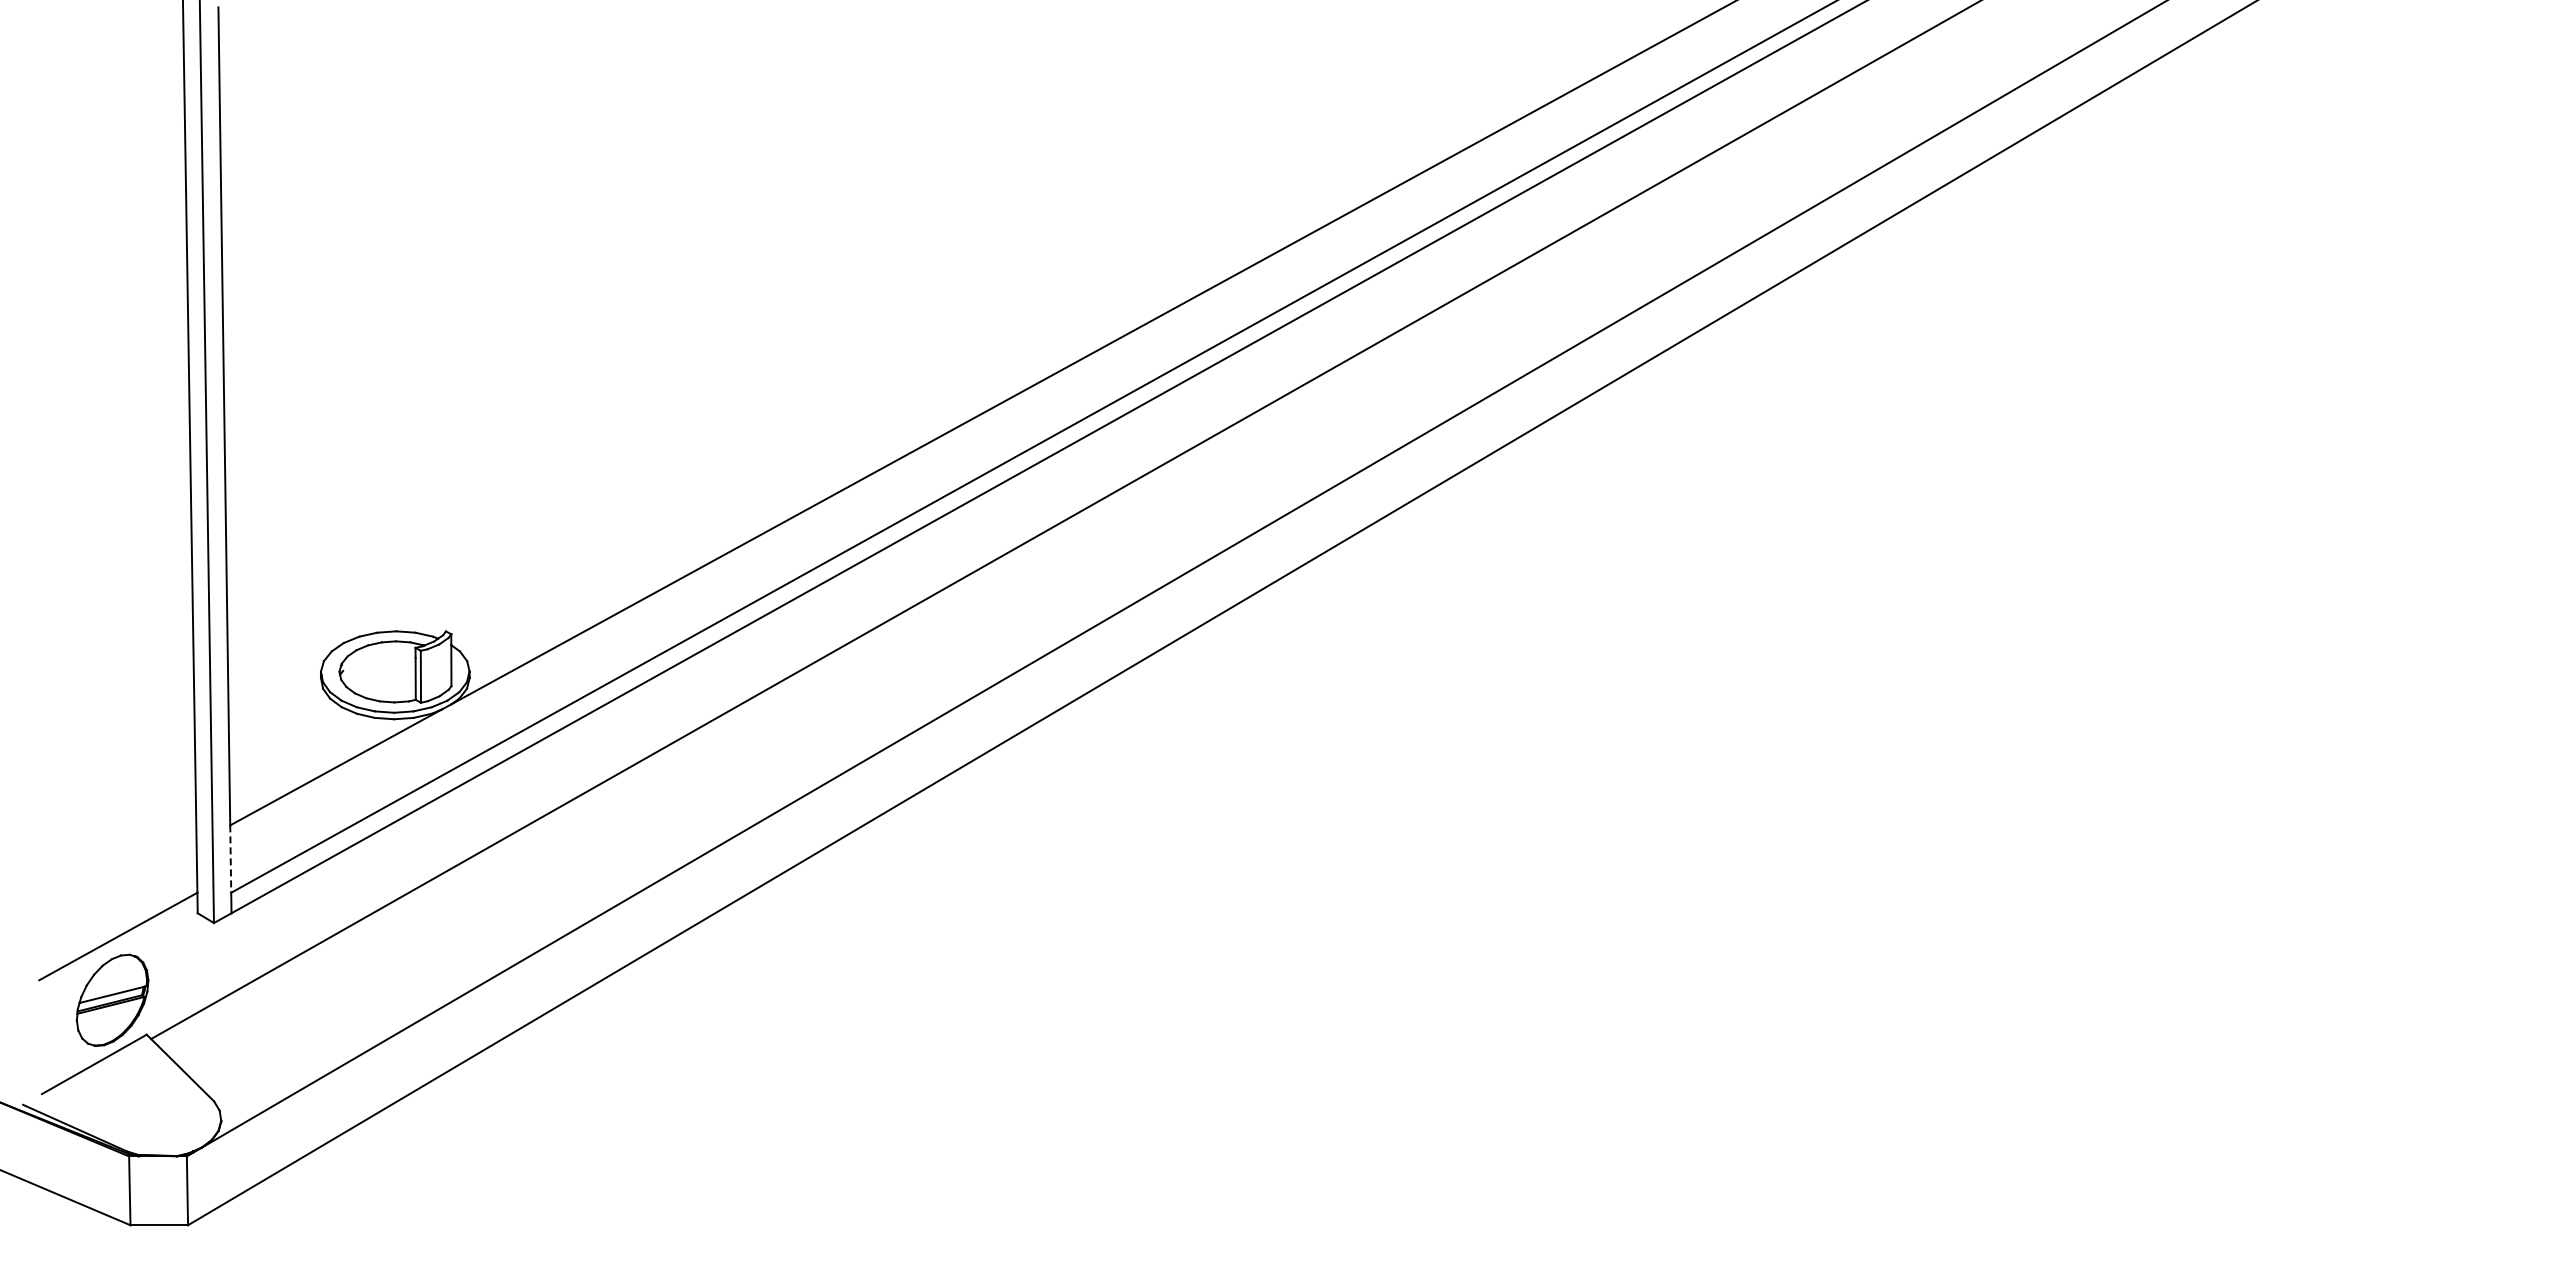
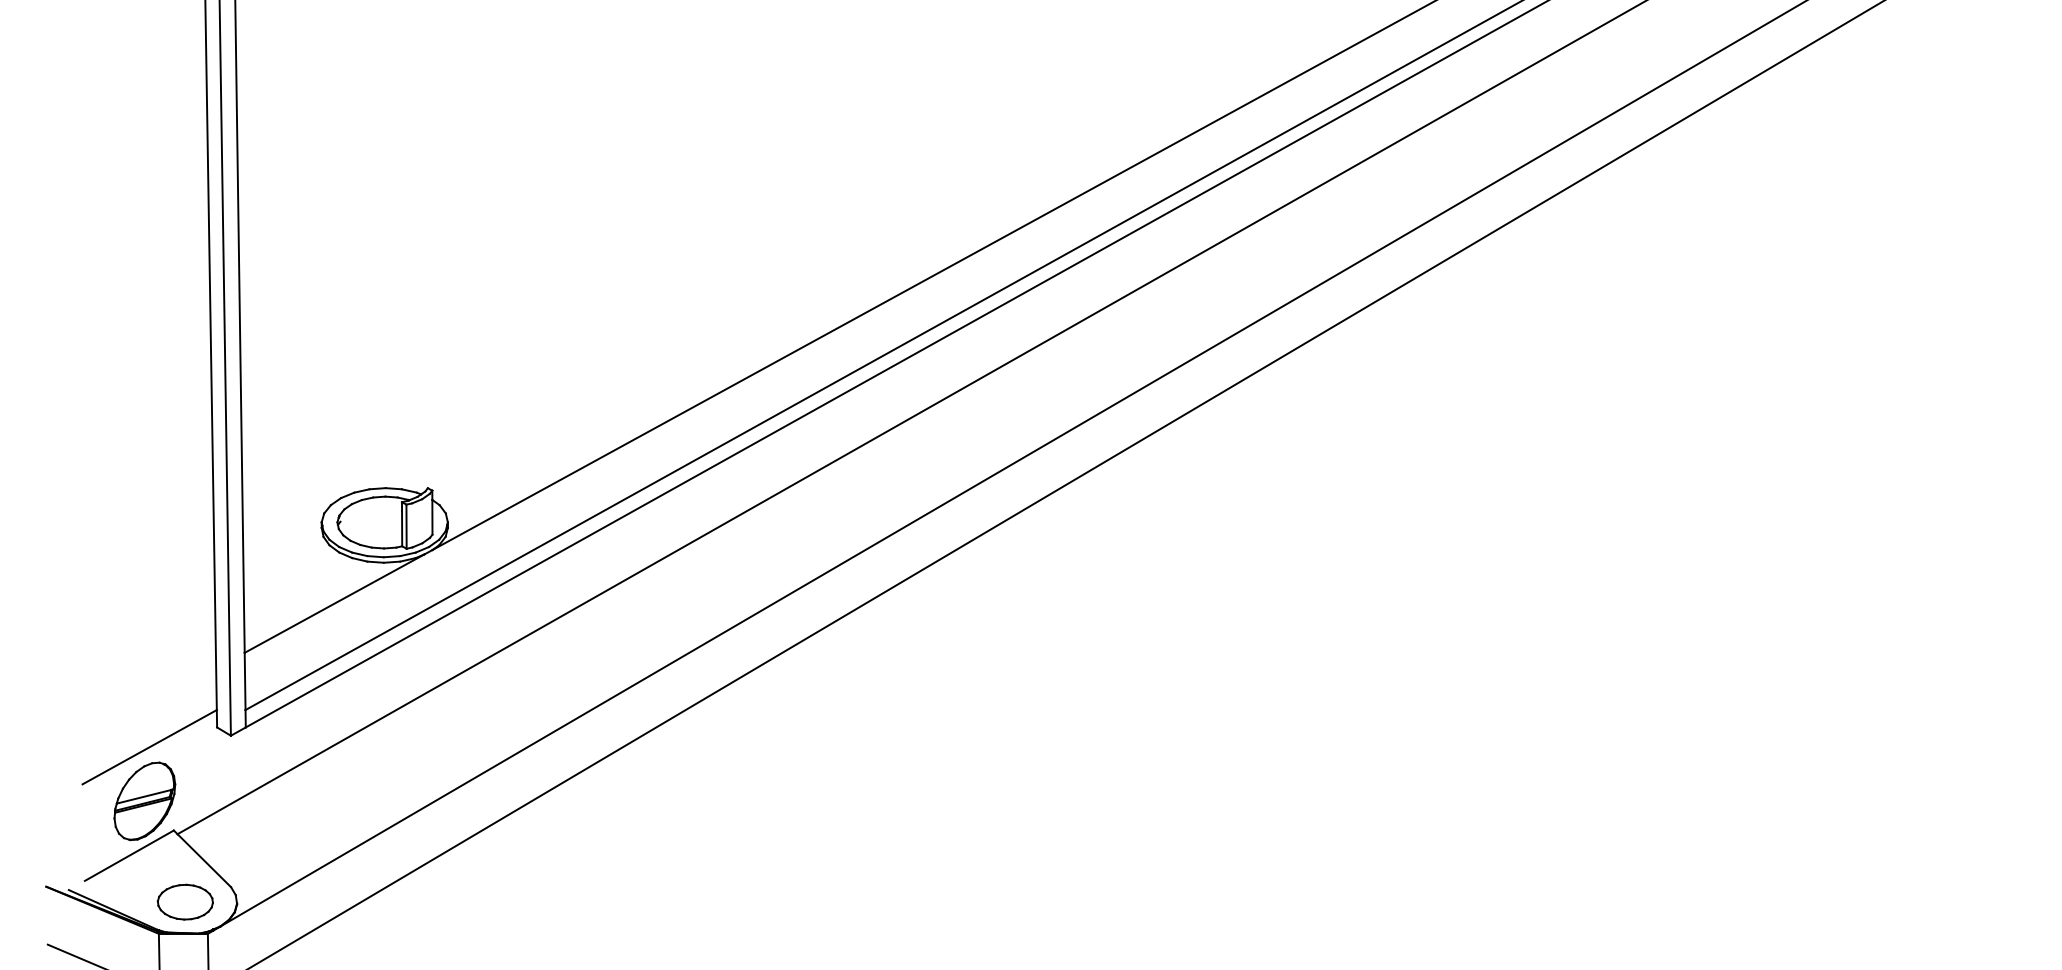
line: (230, 859) -> (244, 681), dashed -> solid
part: (160, 1118) -> (185, 901), added

